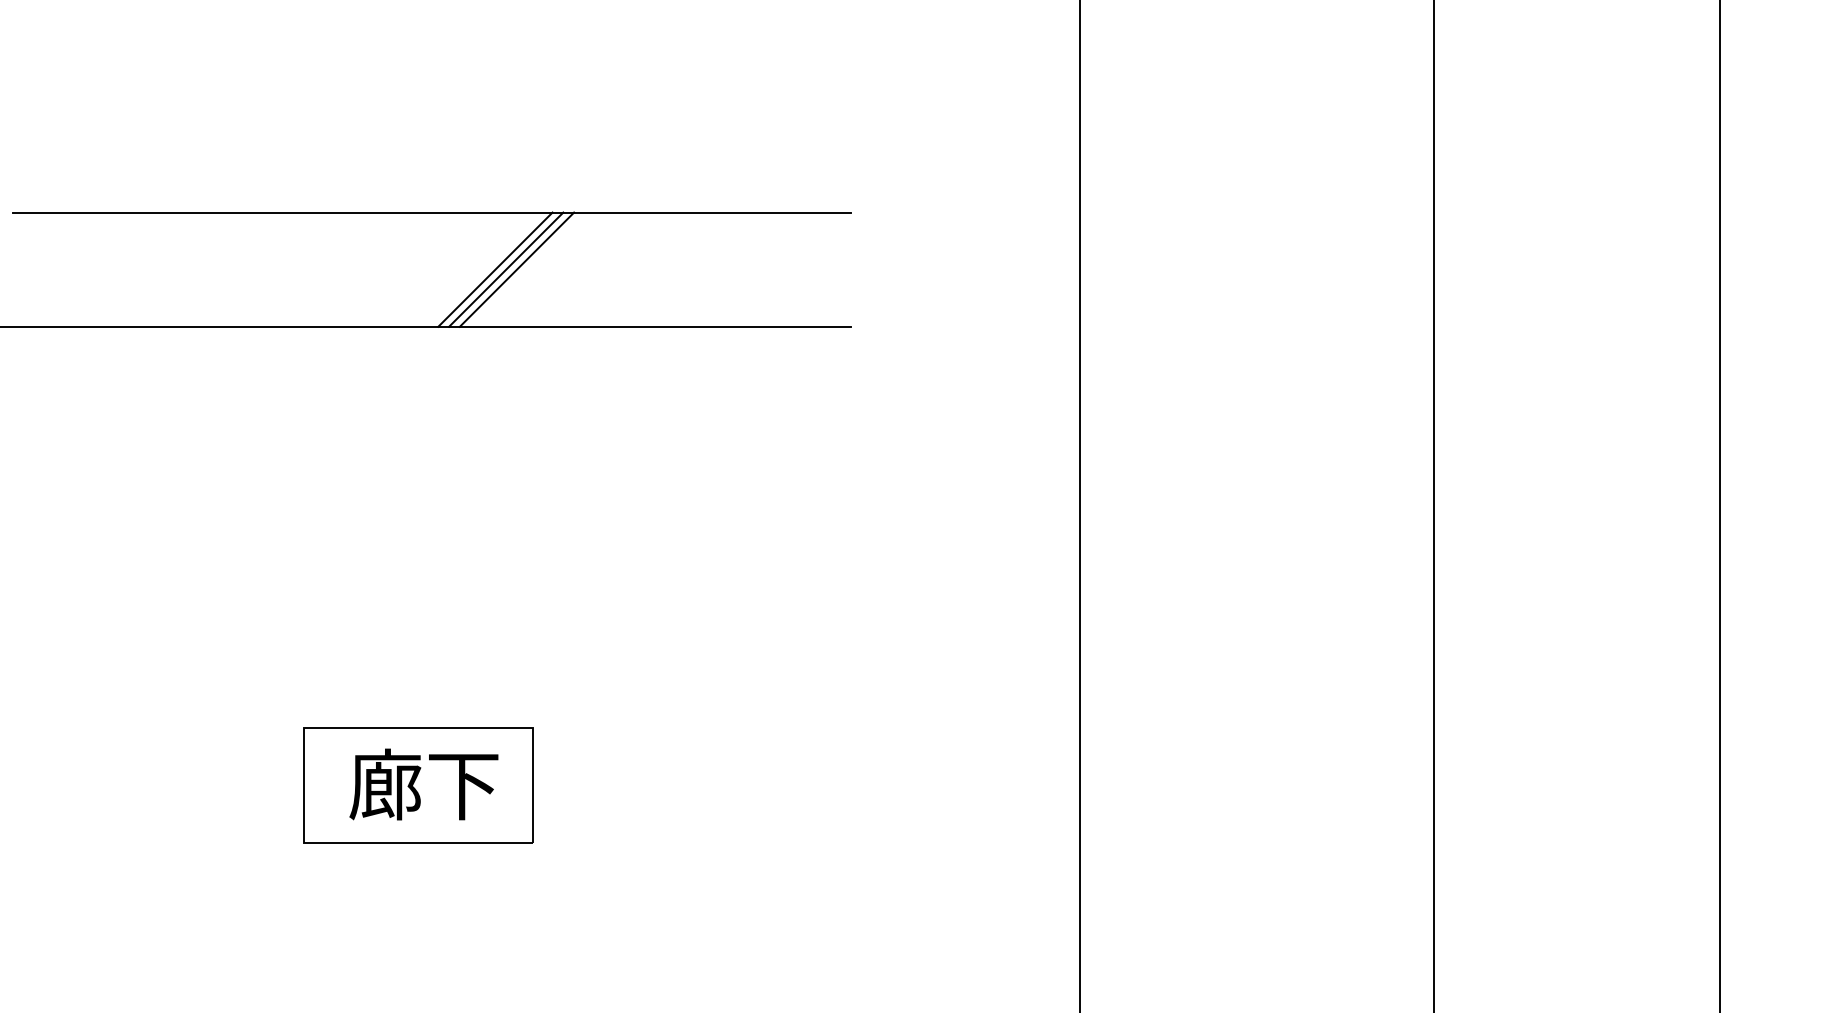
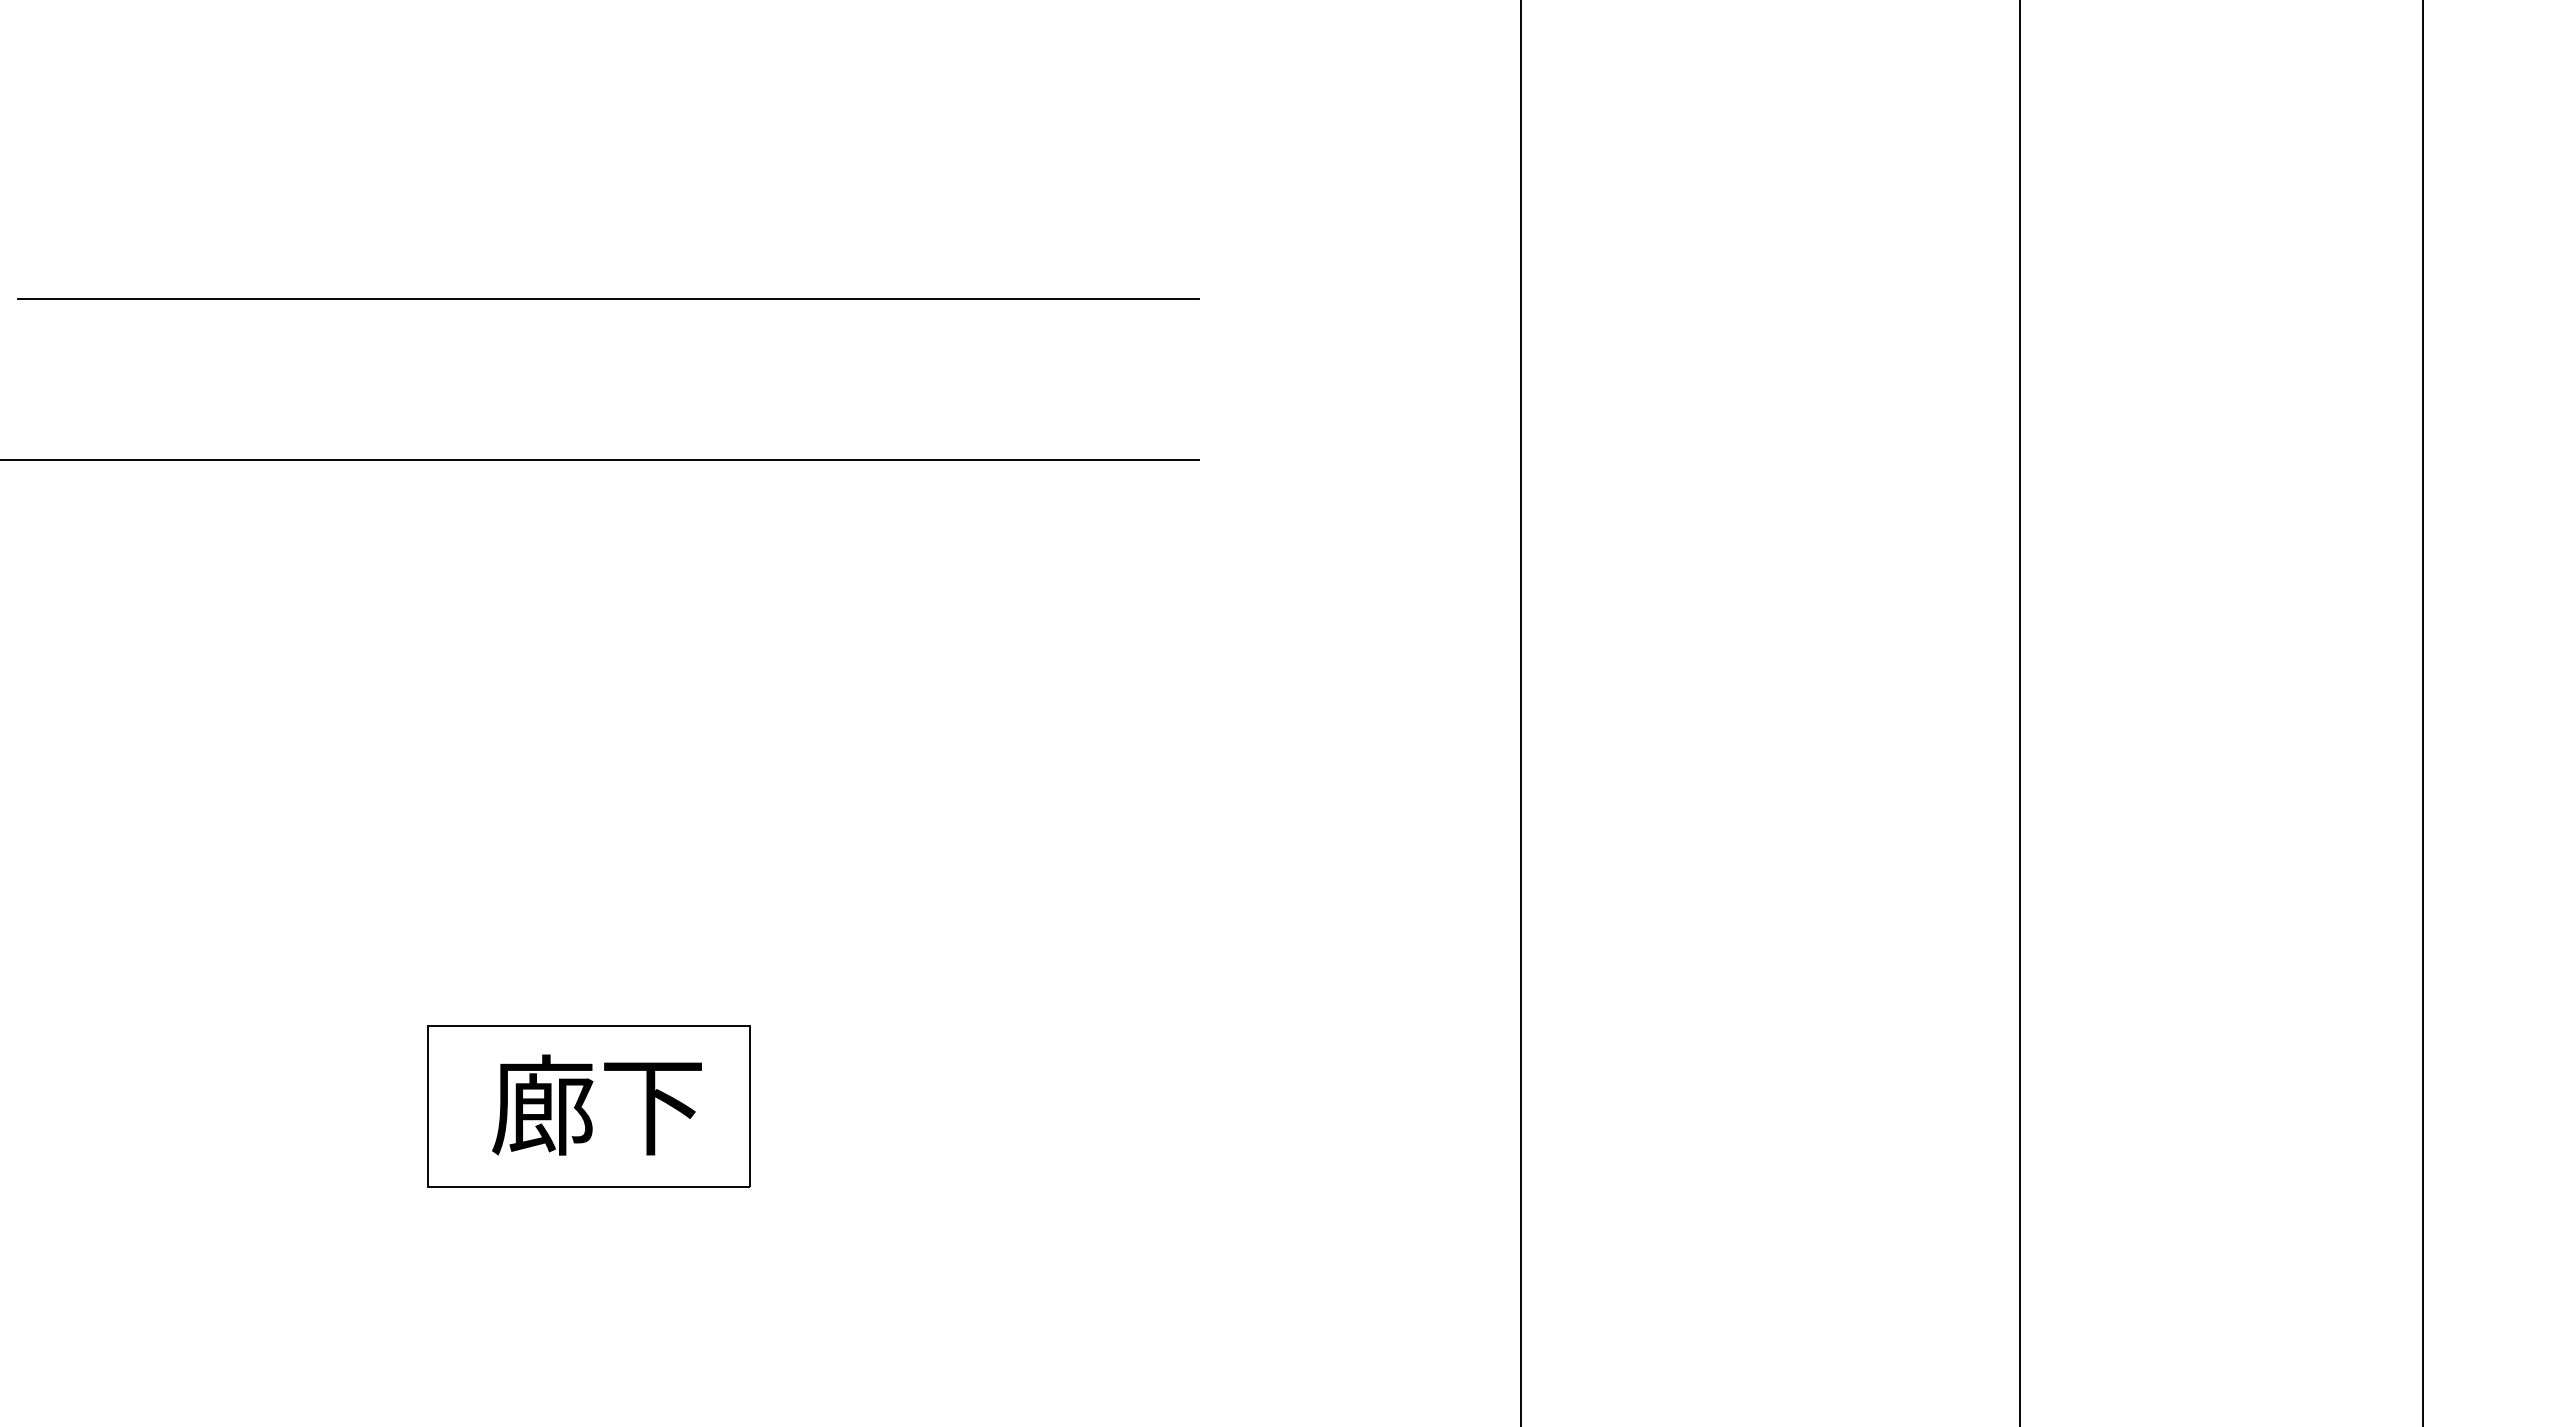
line: (495, 269) -> (697, 379), removed
line: (505, 269) -> (712, 379), removed
line: (516, 269) -> (727, 379), removed

